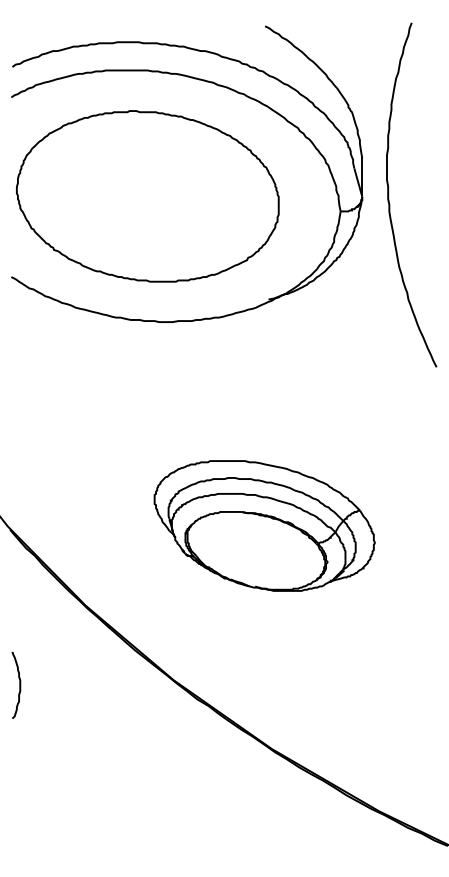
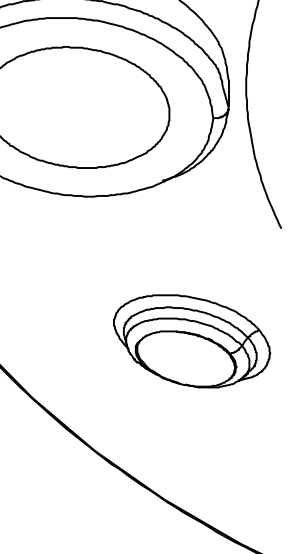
part: (264, 525) -> (191, 341), moved

